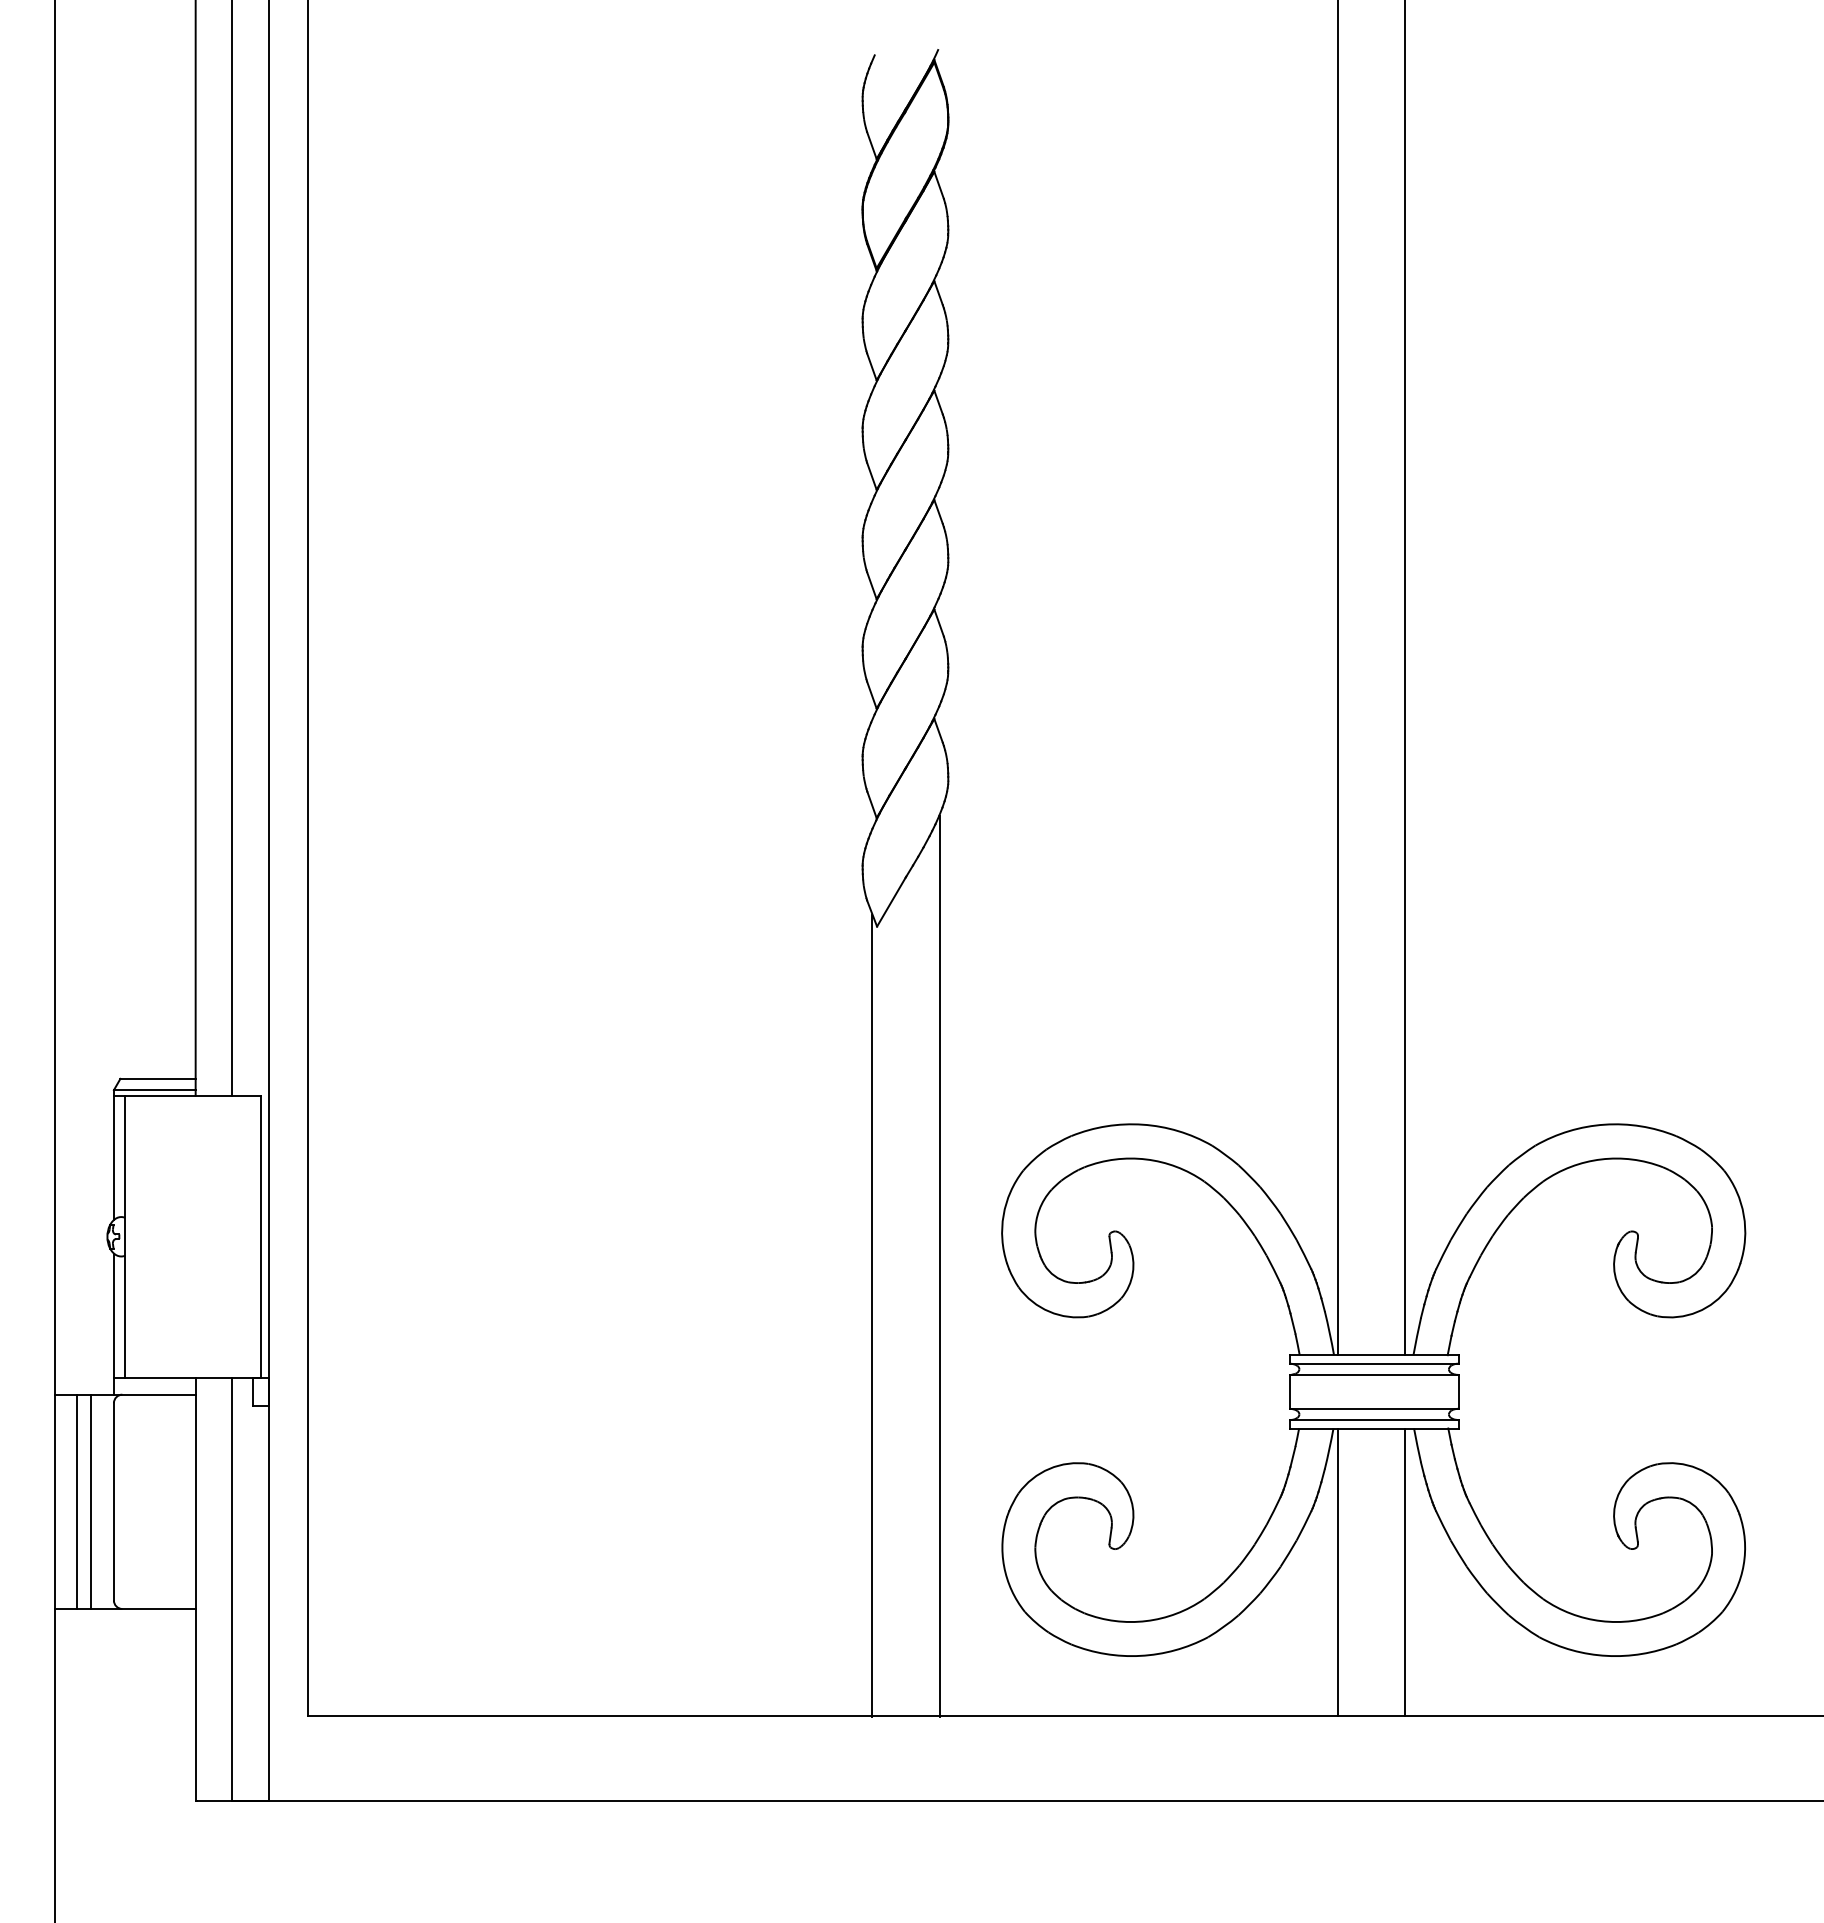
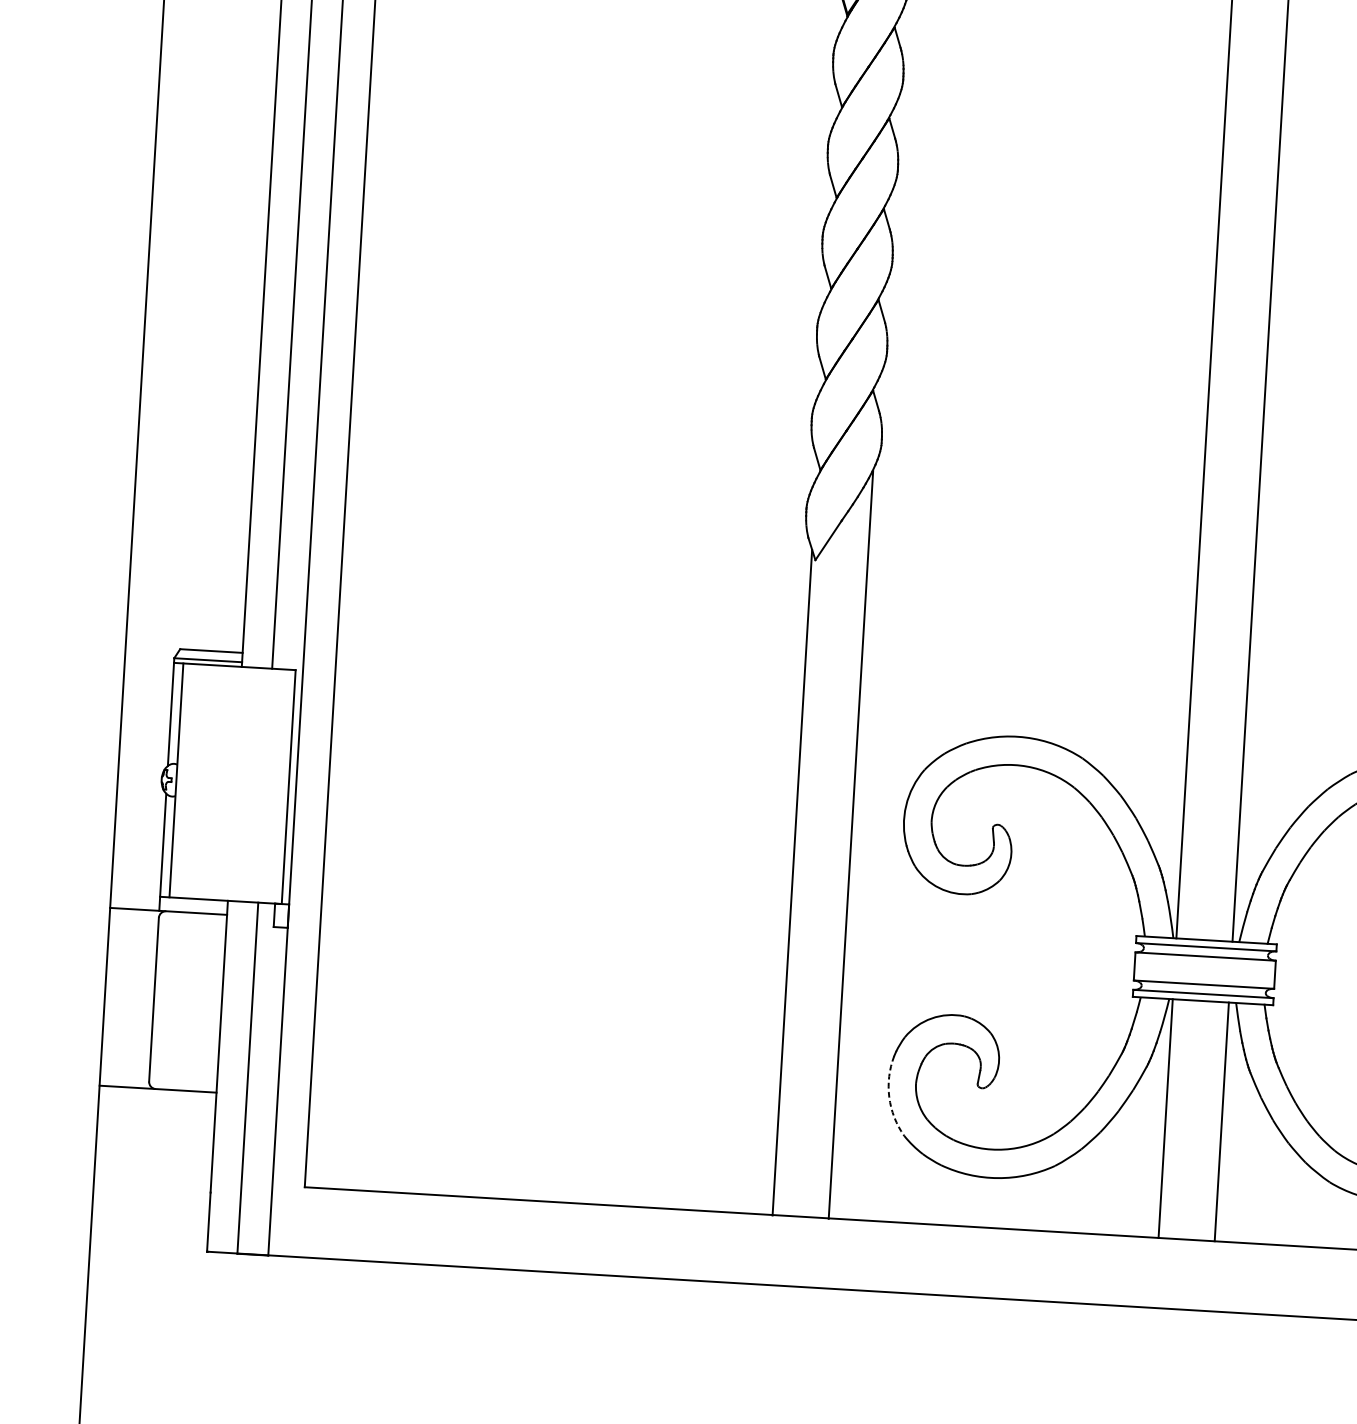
line: (77, 1501) -> (123, 997), removed
line: (91, 1501) -> (135, 998), removed
arc: (1004, 1566) -> (889, 1097), solid -> dashed

